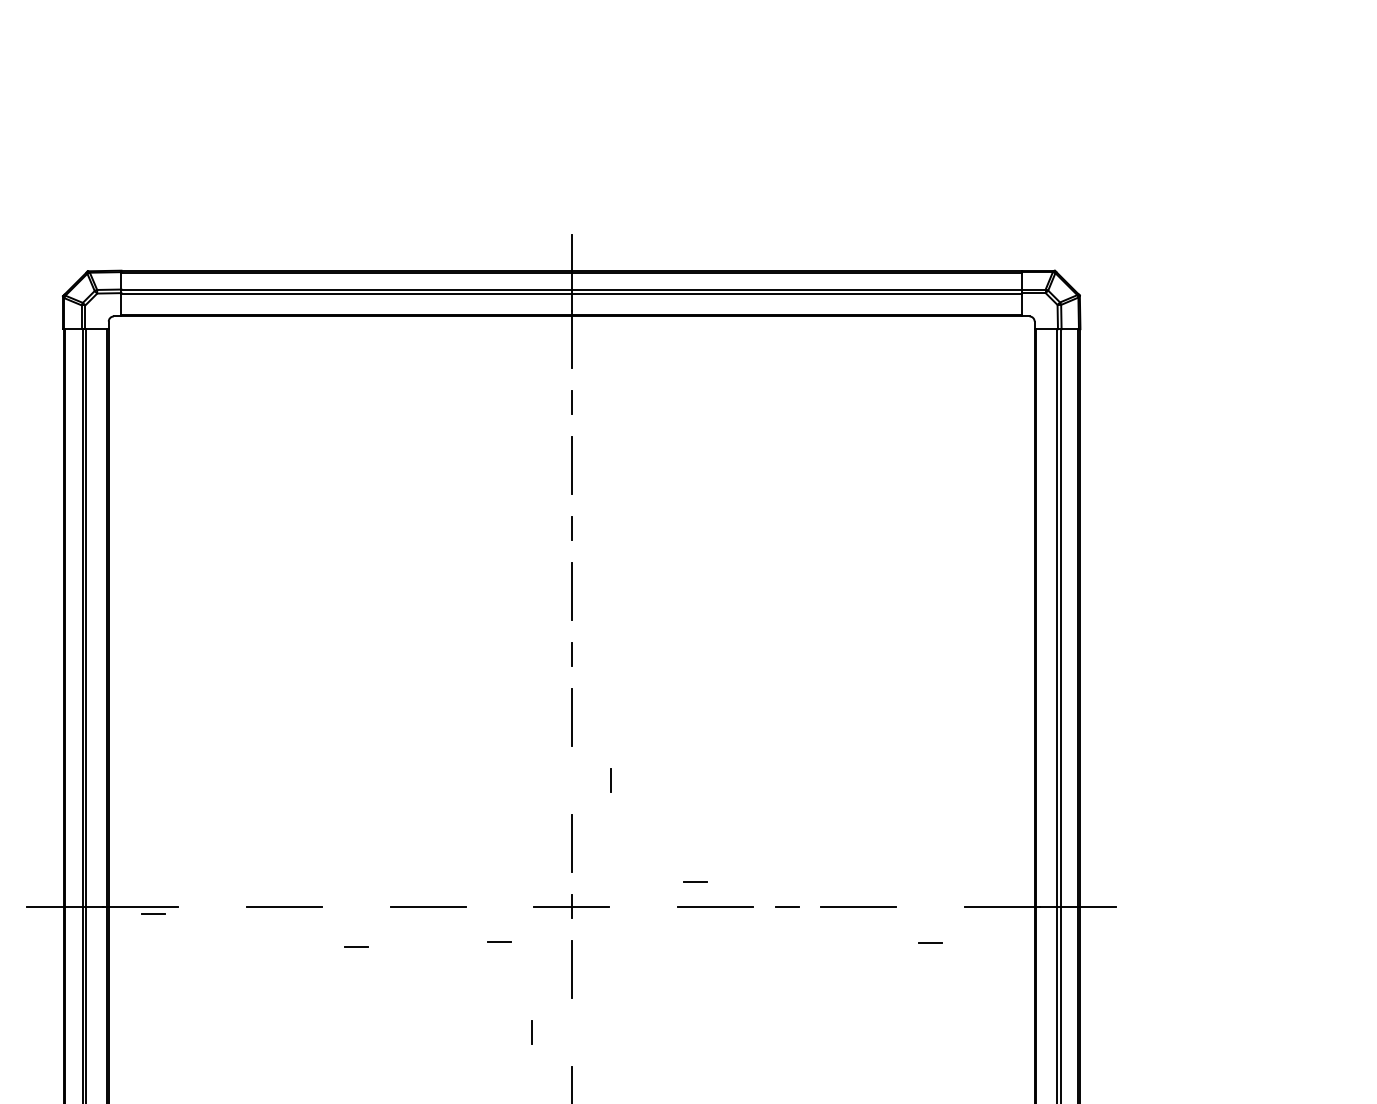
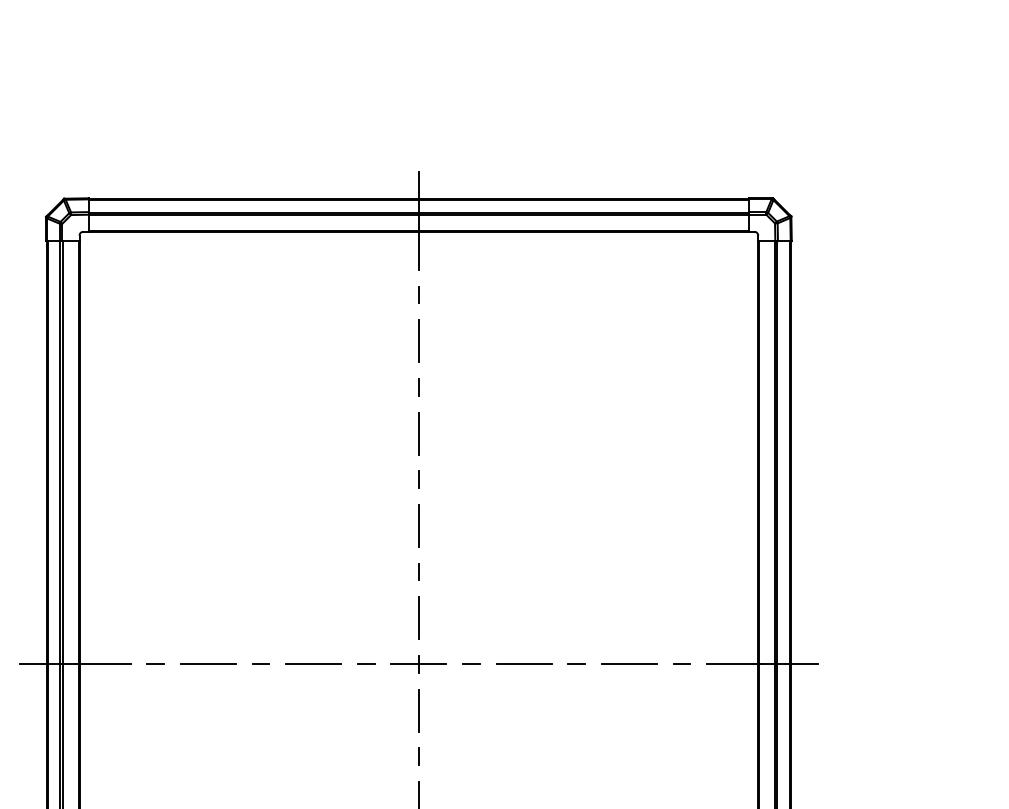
line: (610, 780) -> (418, 571), moved
line: (695, 881) -> (471, 664), moved
line: (153, 913) -> (155, 664), moved
line: (499, 941) -> (365, 664), moved
line: (930, 942) -> (681, 664), moved
line: (356, 946) -> (261, 664), moved
line: (531, 1032) -> (418, 756), moved

